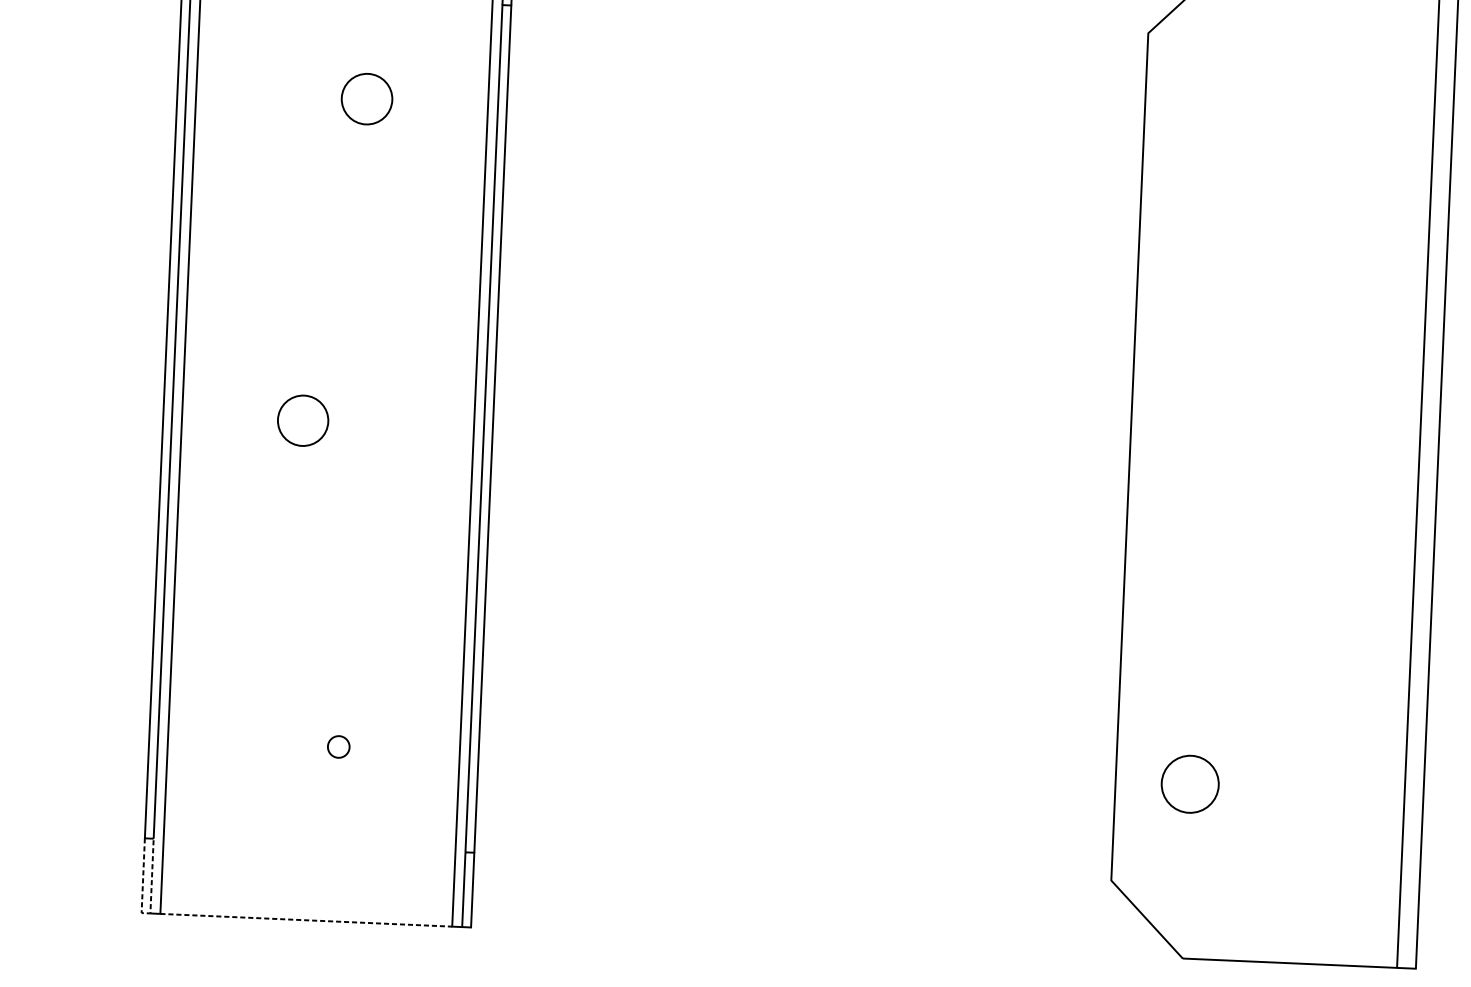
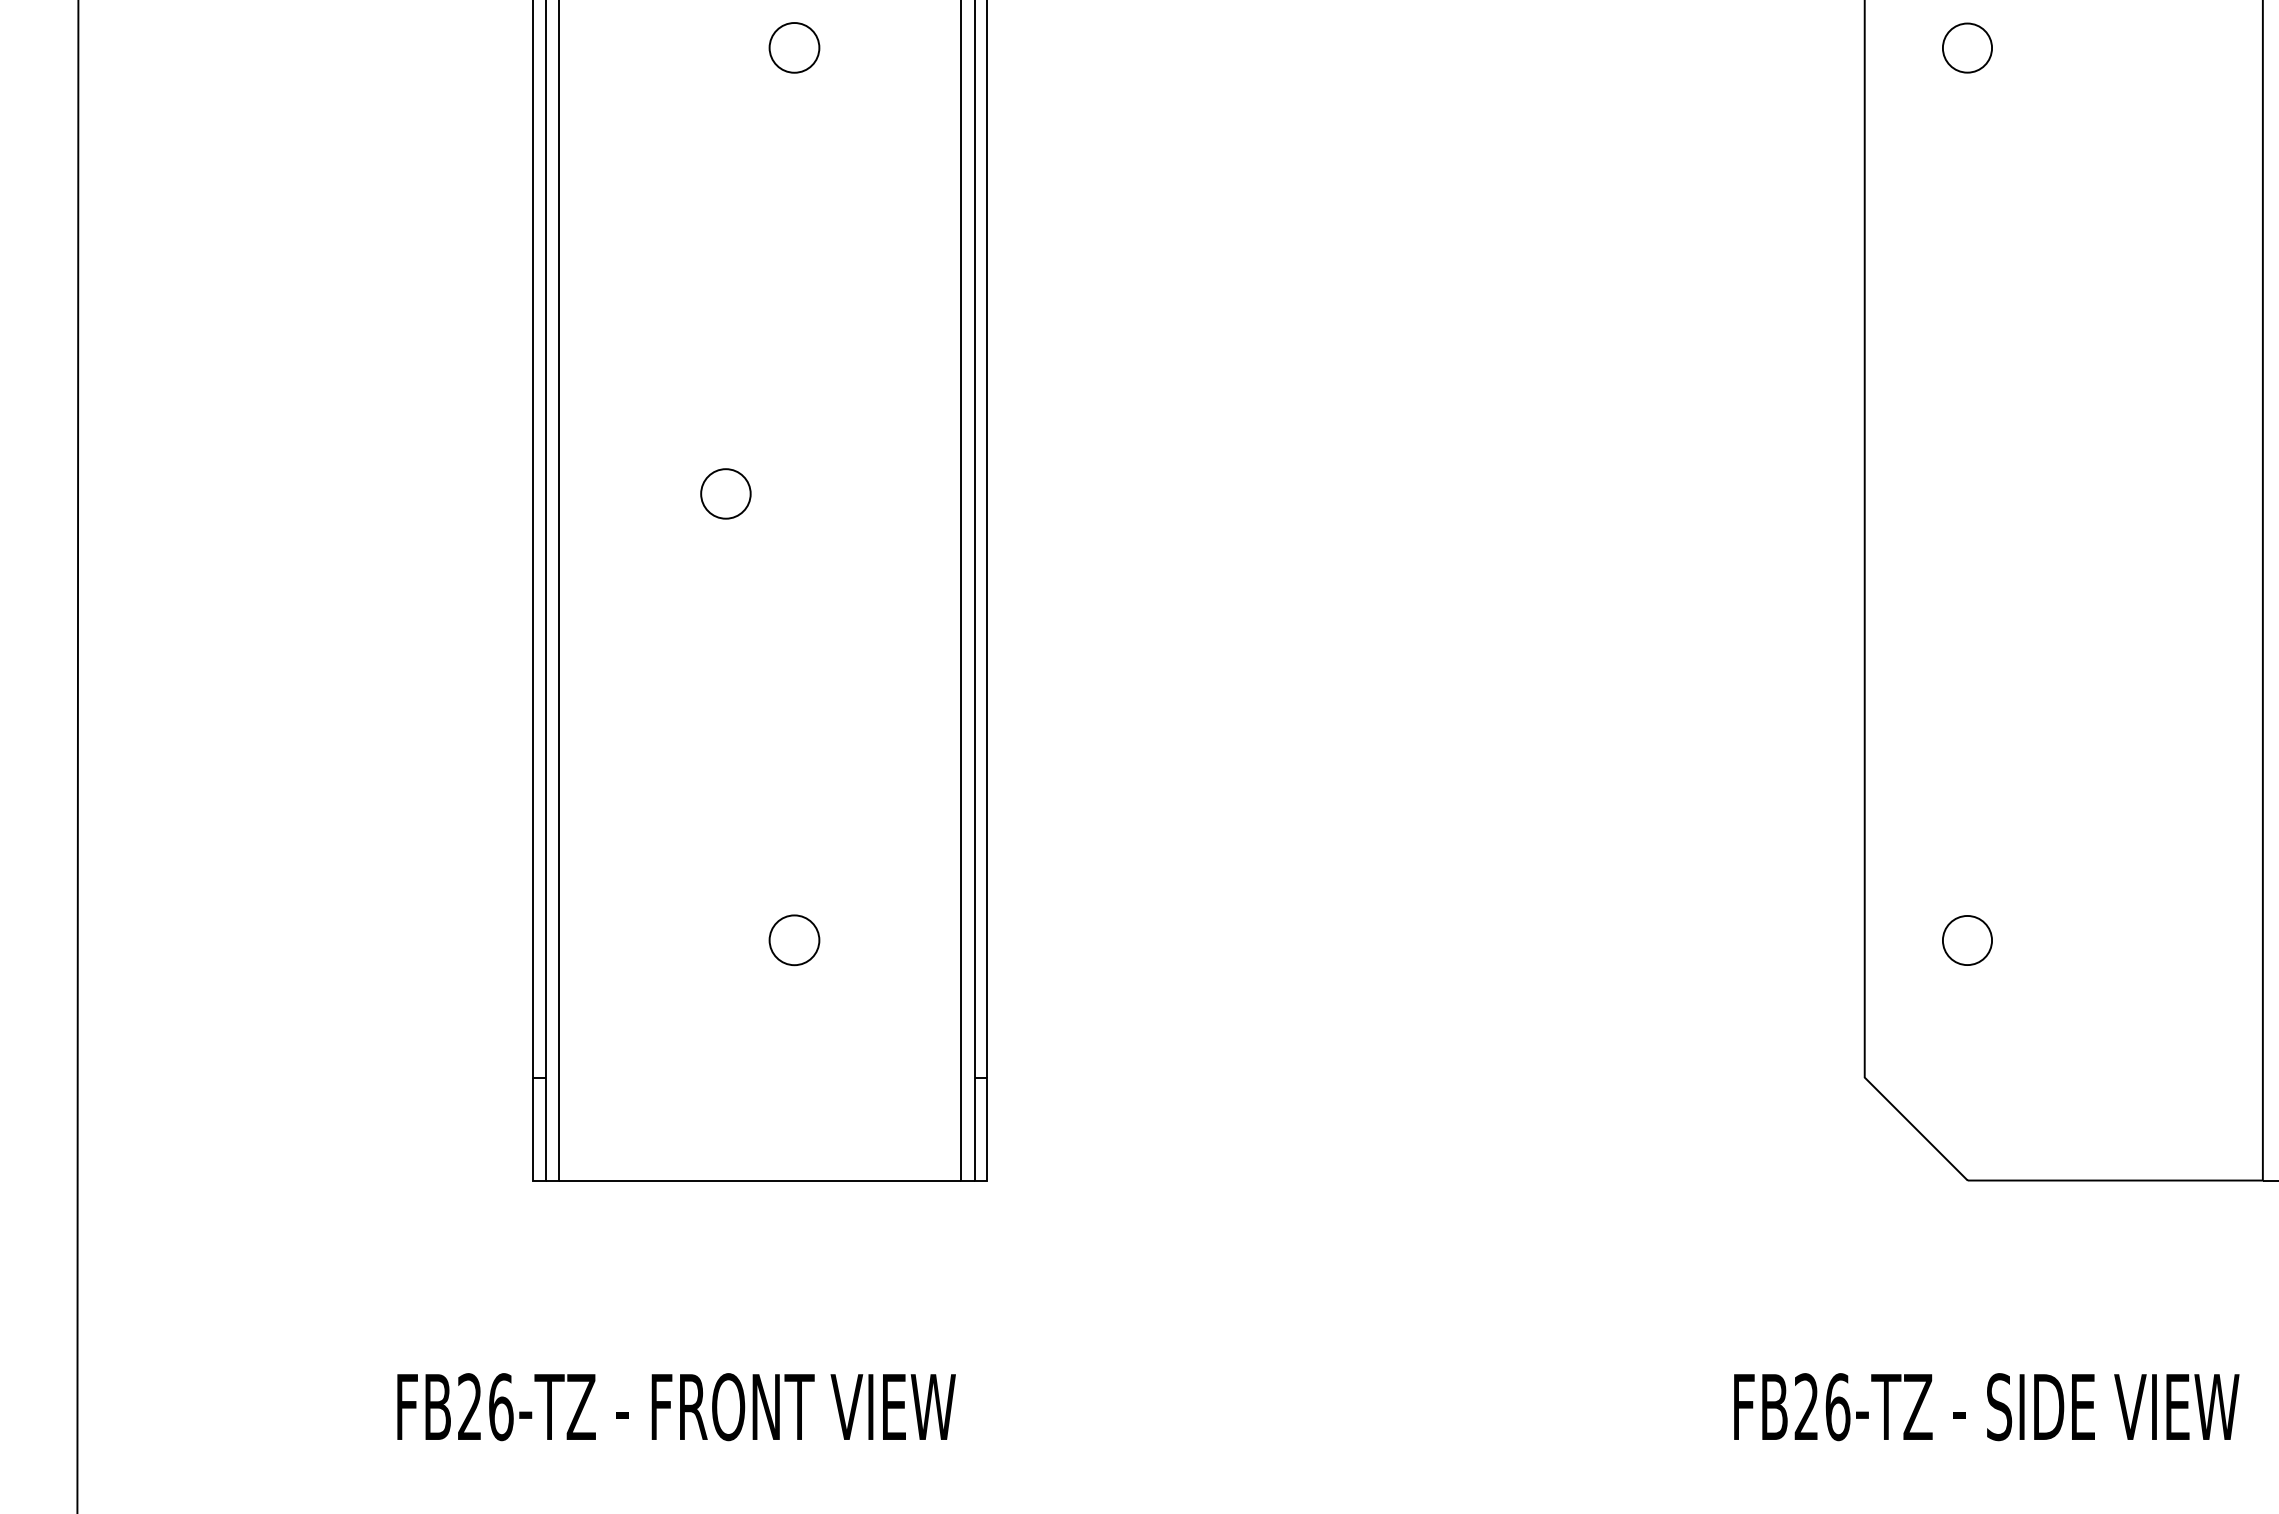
circle: (367, 98) -> (794, 47), size x0.71
circle: (1218, 136) -> (1967, 47), added
circle: (302, 420) -> (725, 493), size x0.71
circle: (338, 747) -> (794, 940), size x1.67
circle: (1190, 784) -> (1967, 940), size x0.62
line: (146, 913) -> (539, 1180), dashed -> solid
line: (306, 920) -> (760, 1180), dashed -> solid

